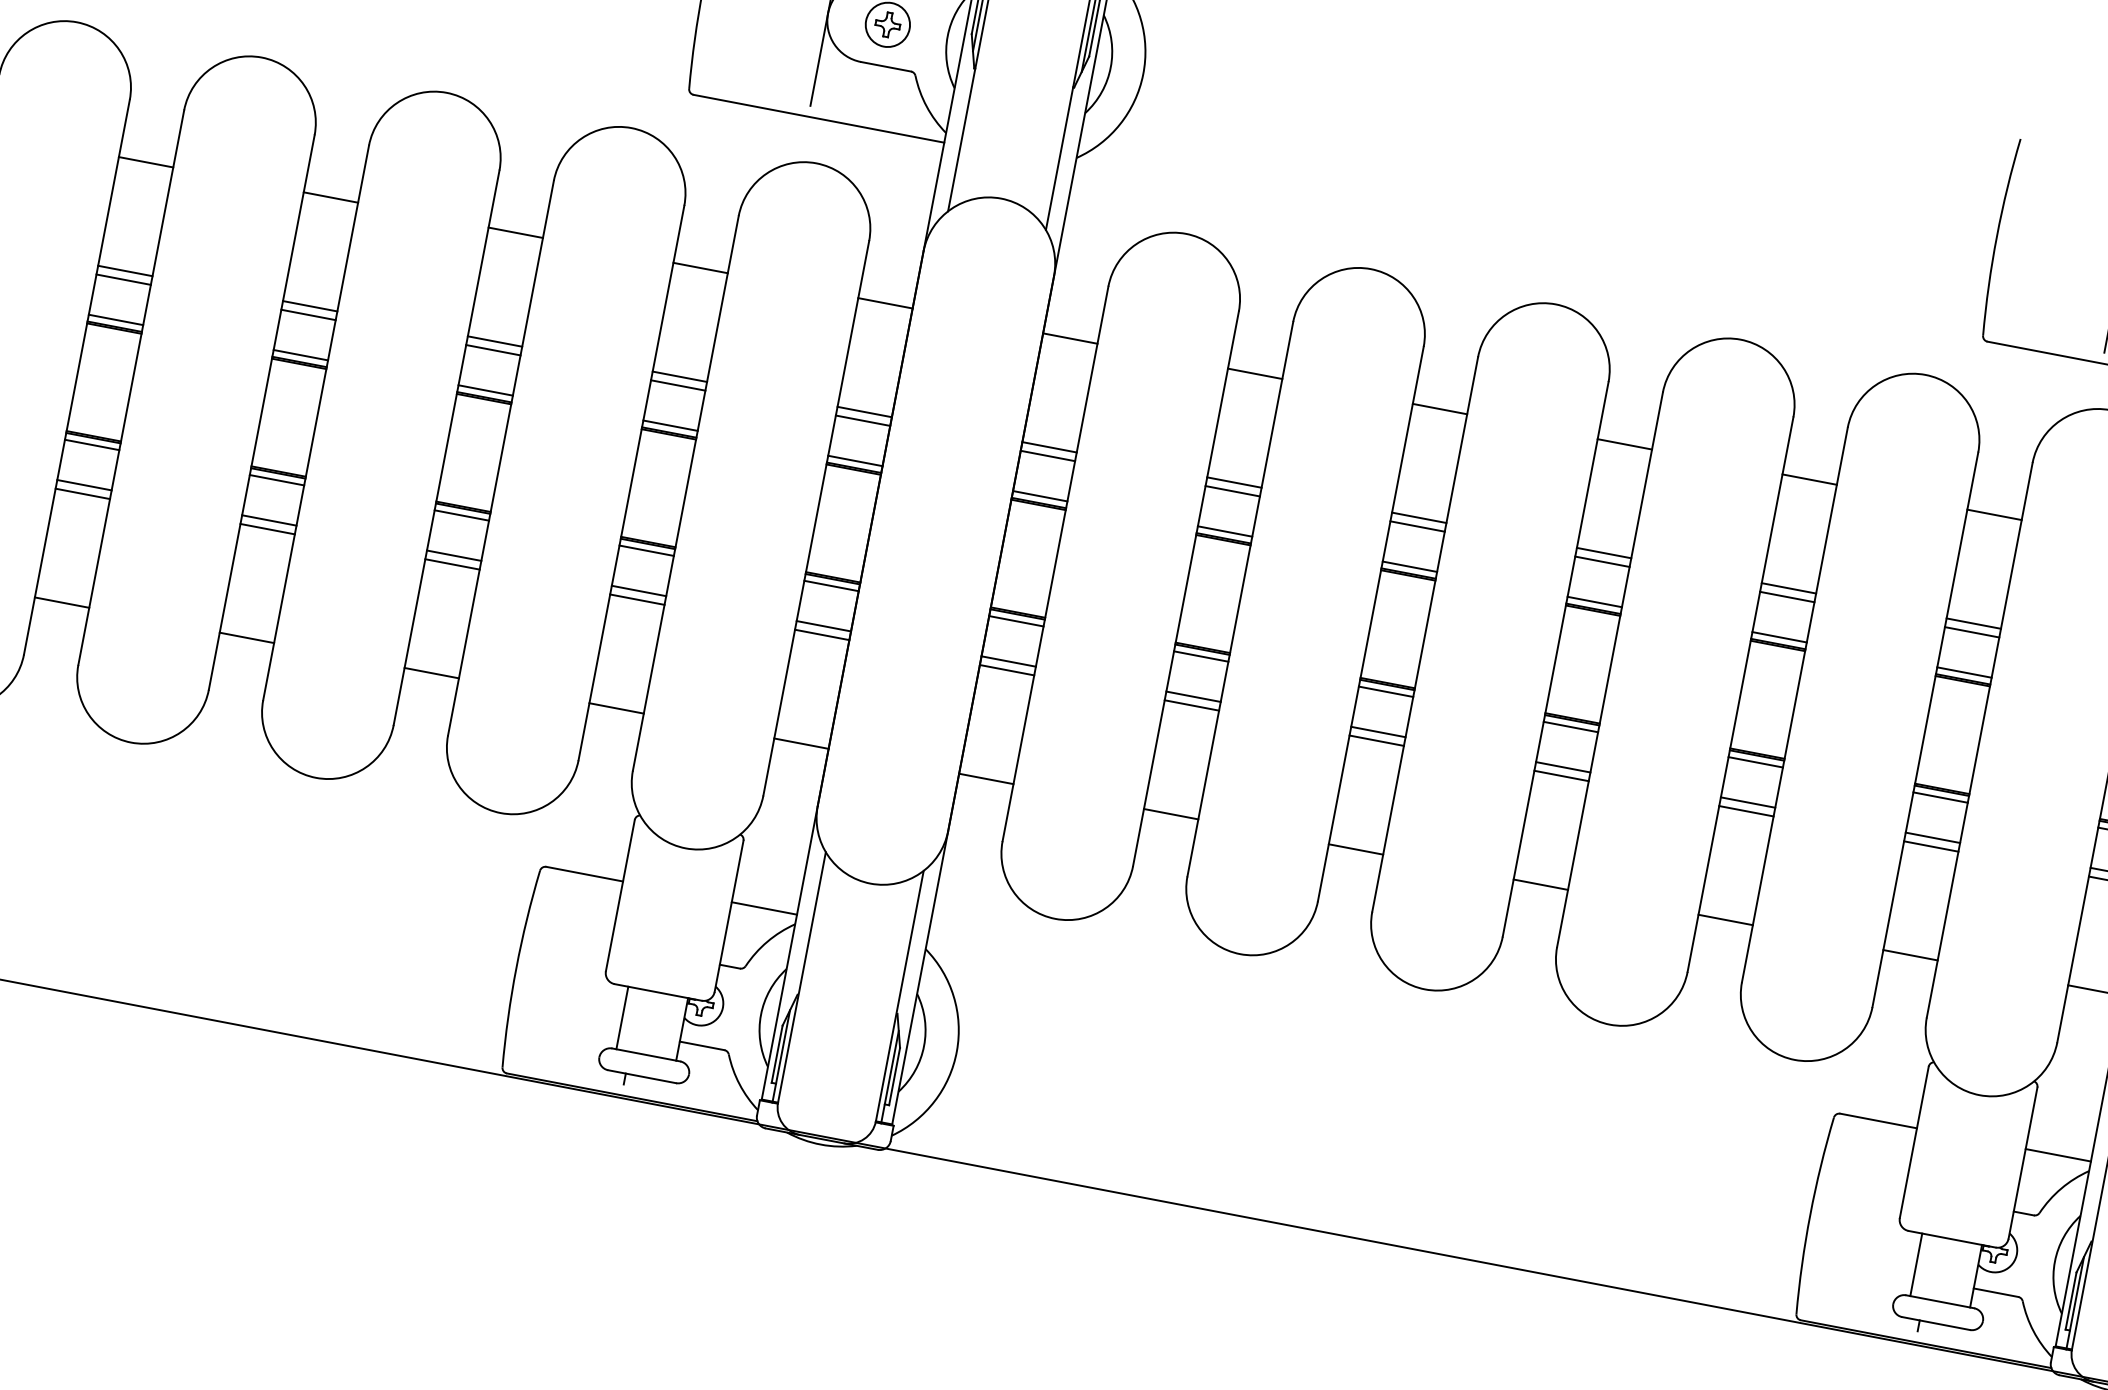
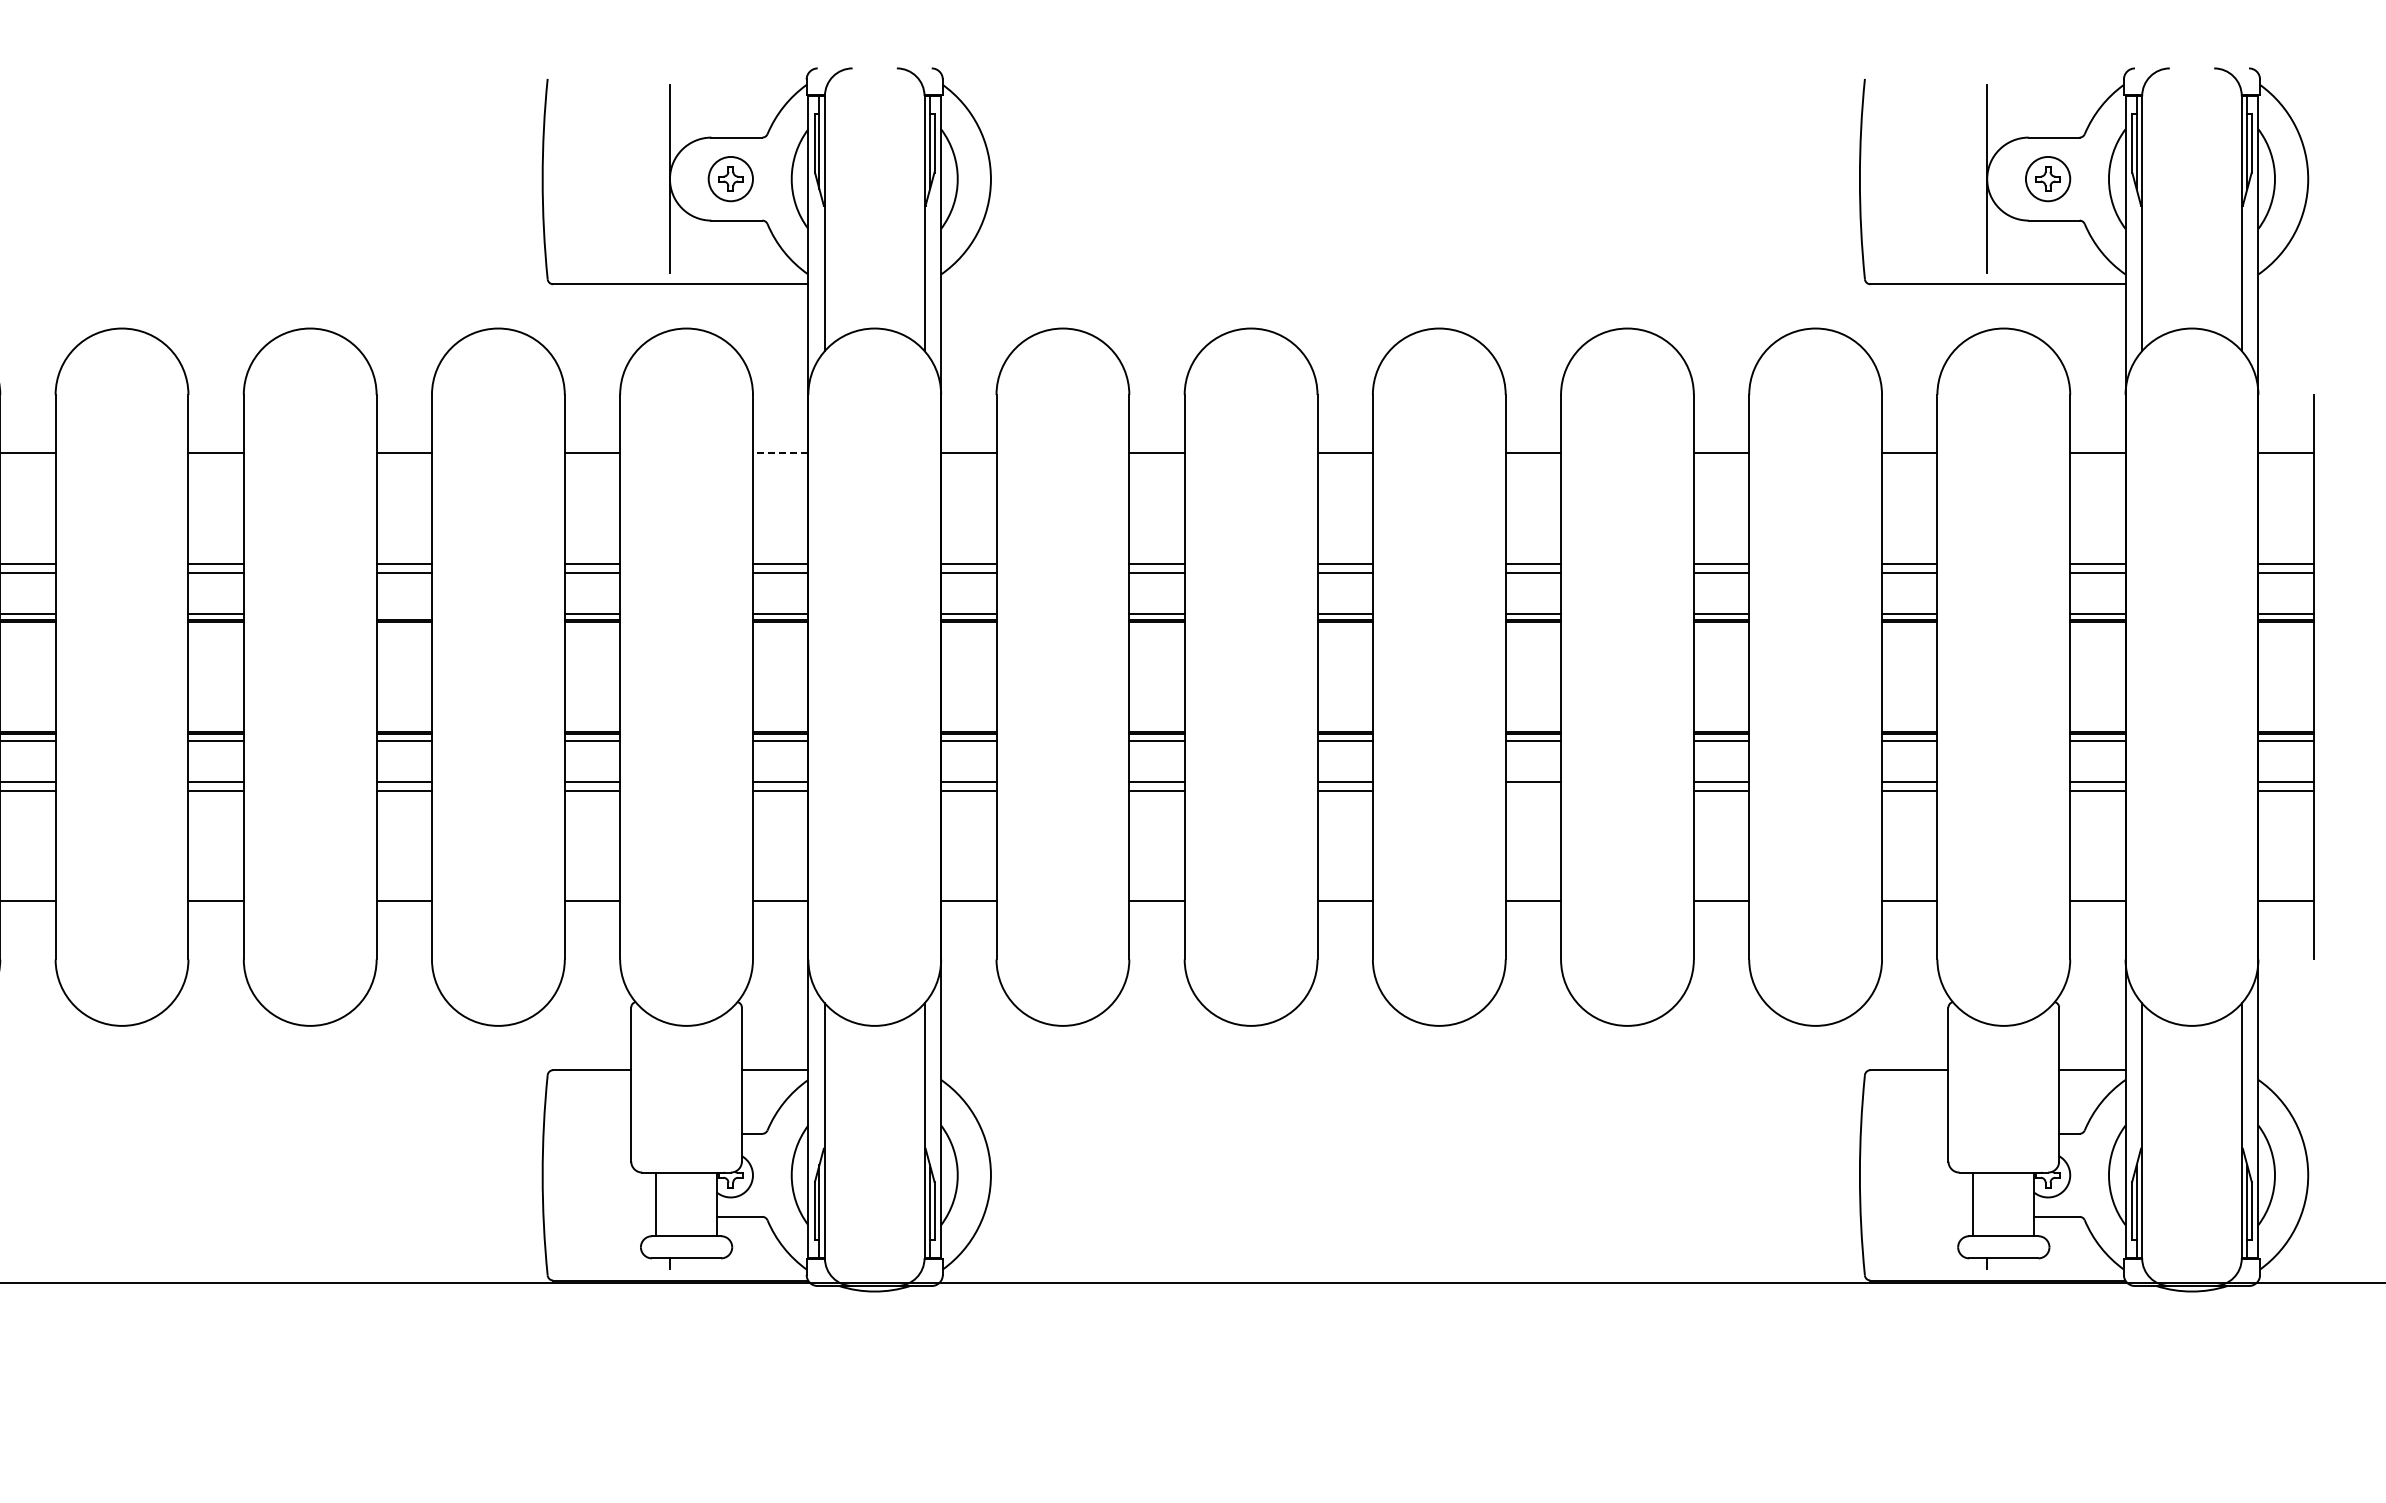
line: (885, 303) -> (780, 453), solid -> dashed
line: (484, 390) -> (403, 613), removed
line: (1561, 775) -> (1533, 790), removed

